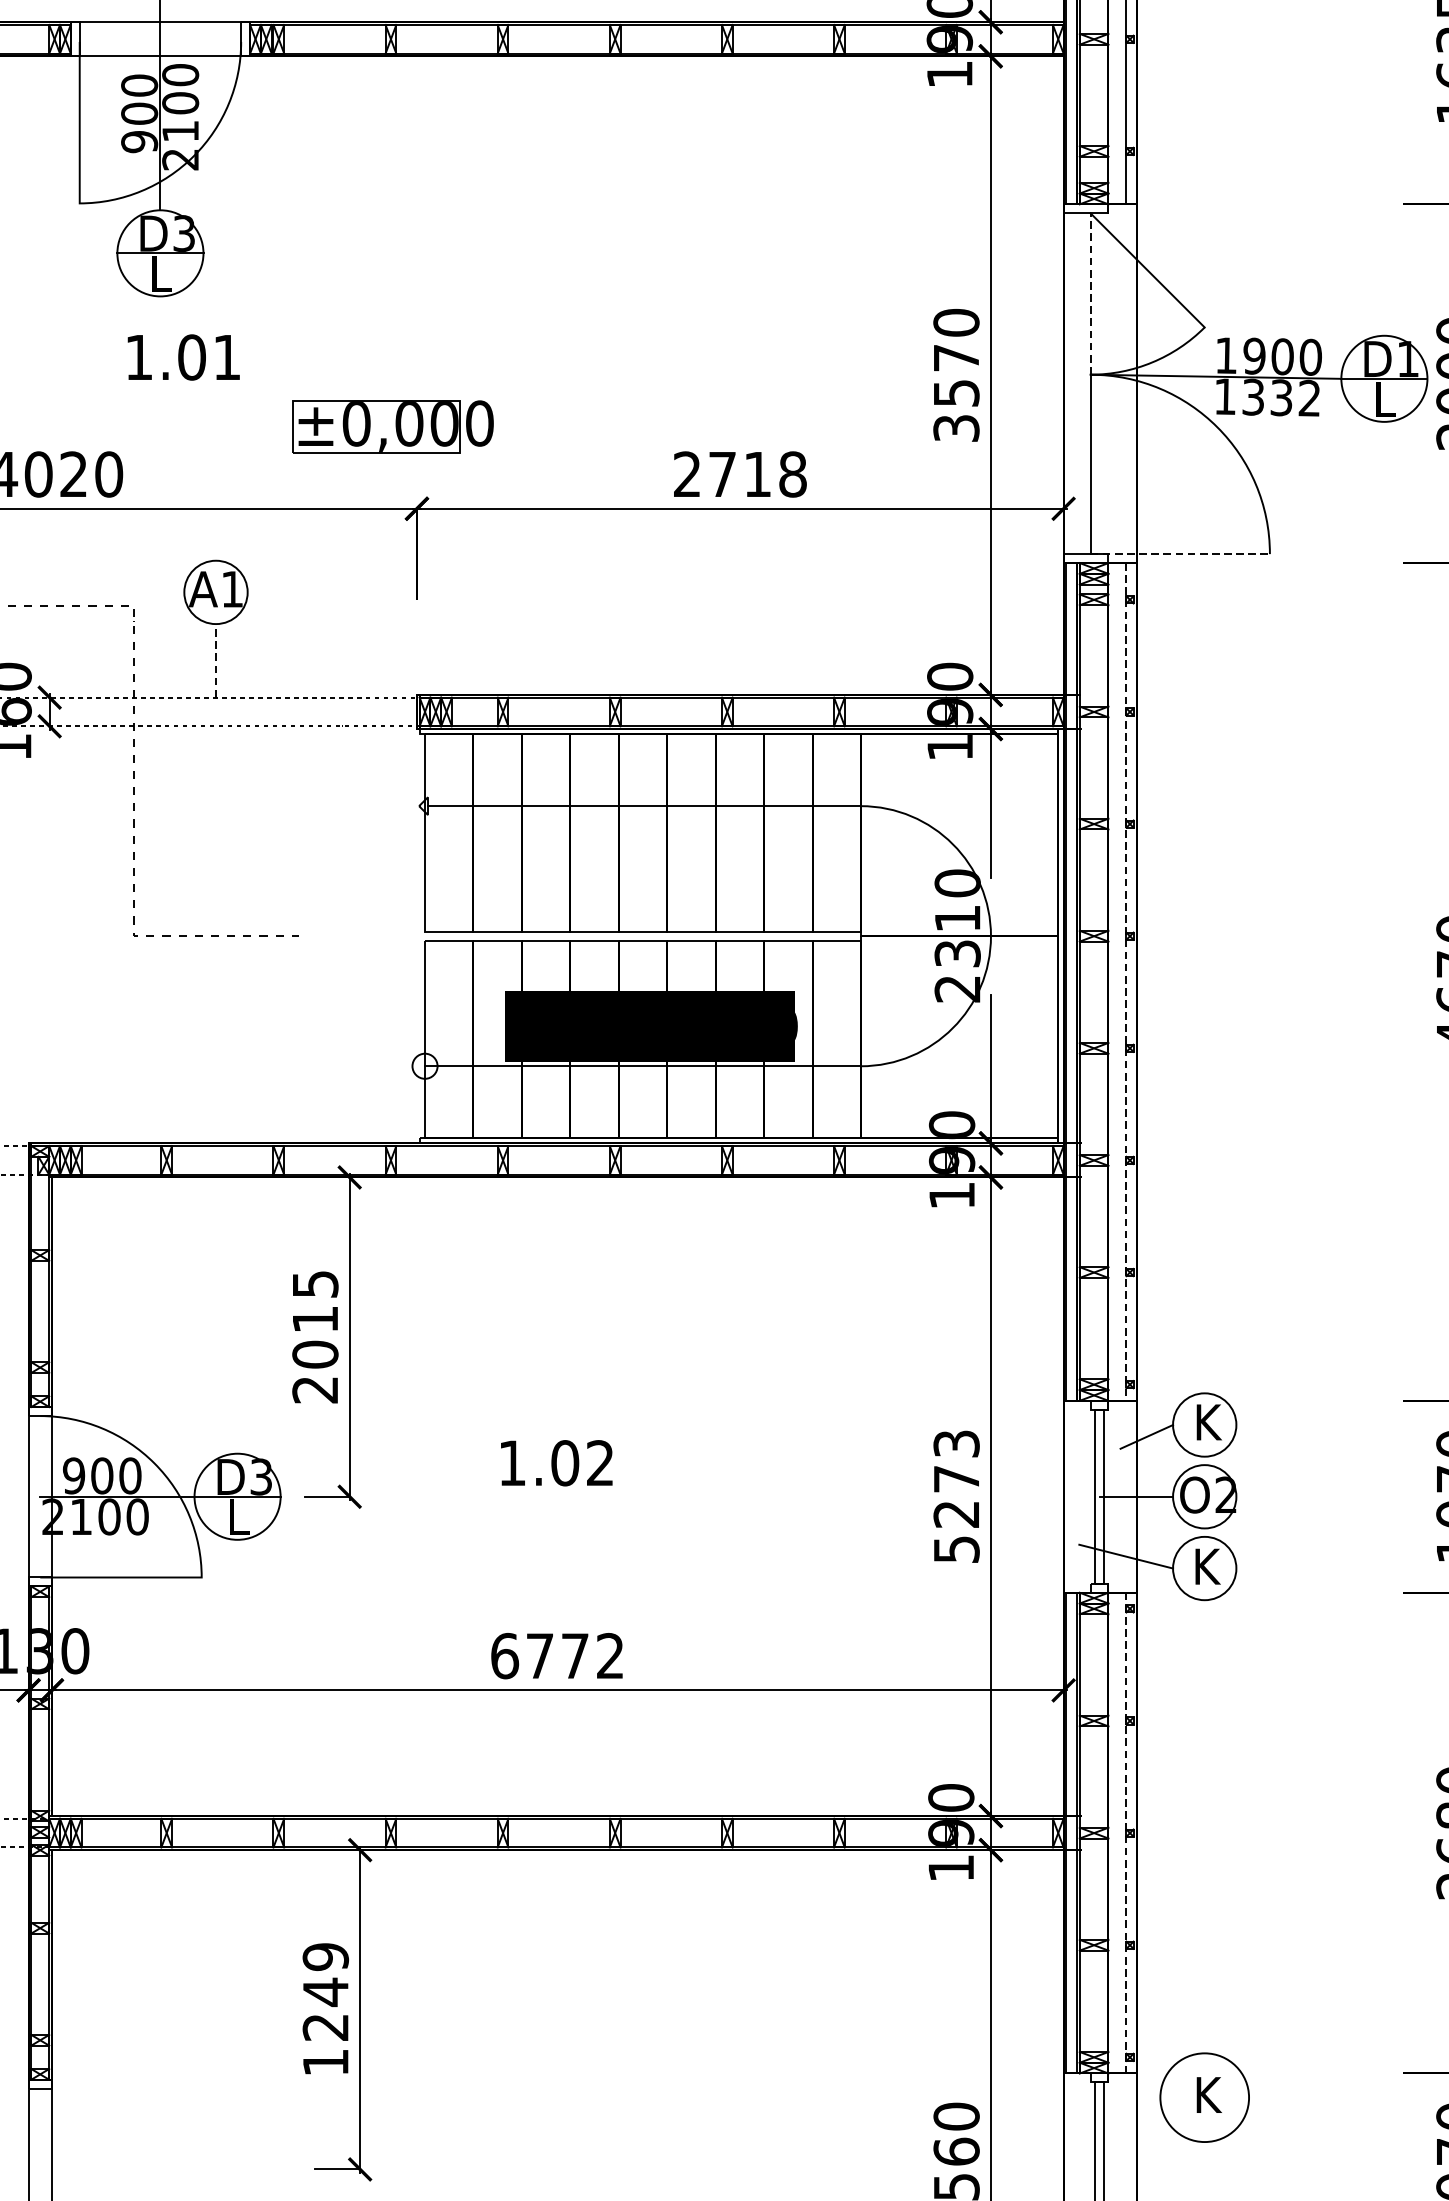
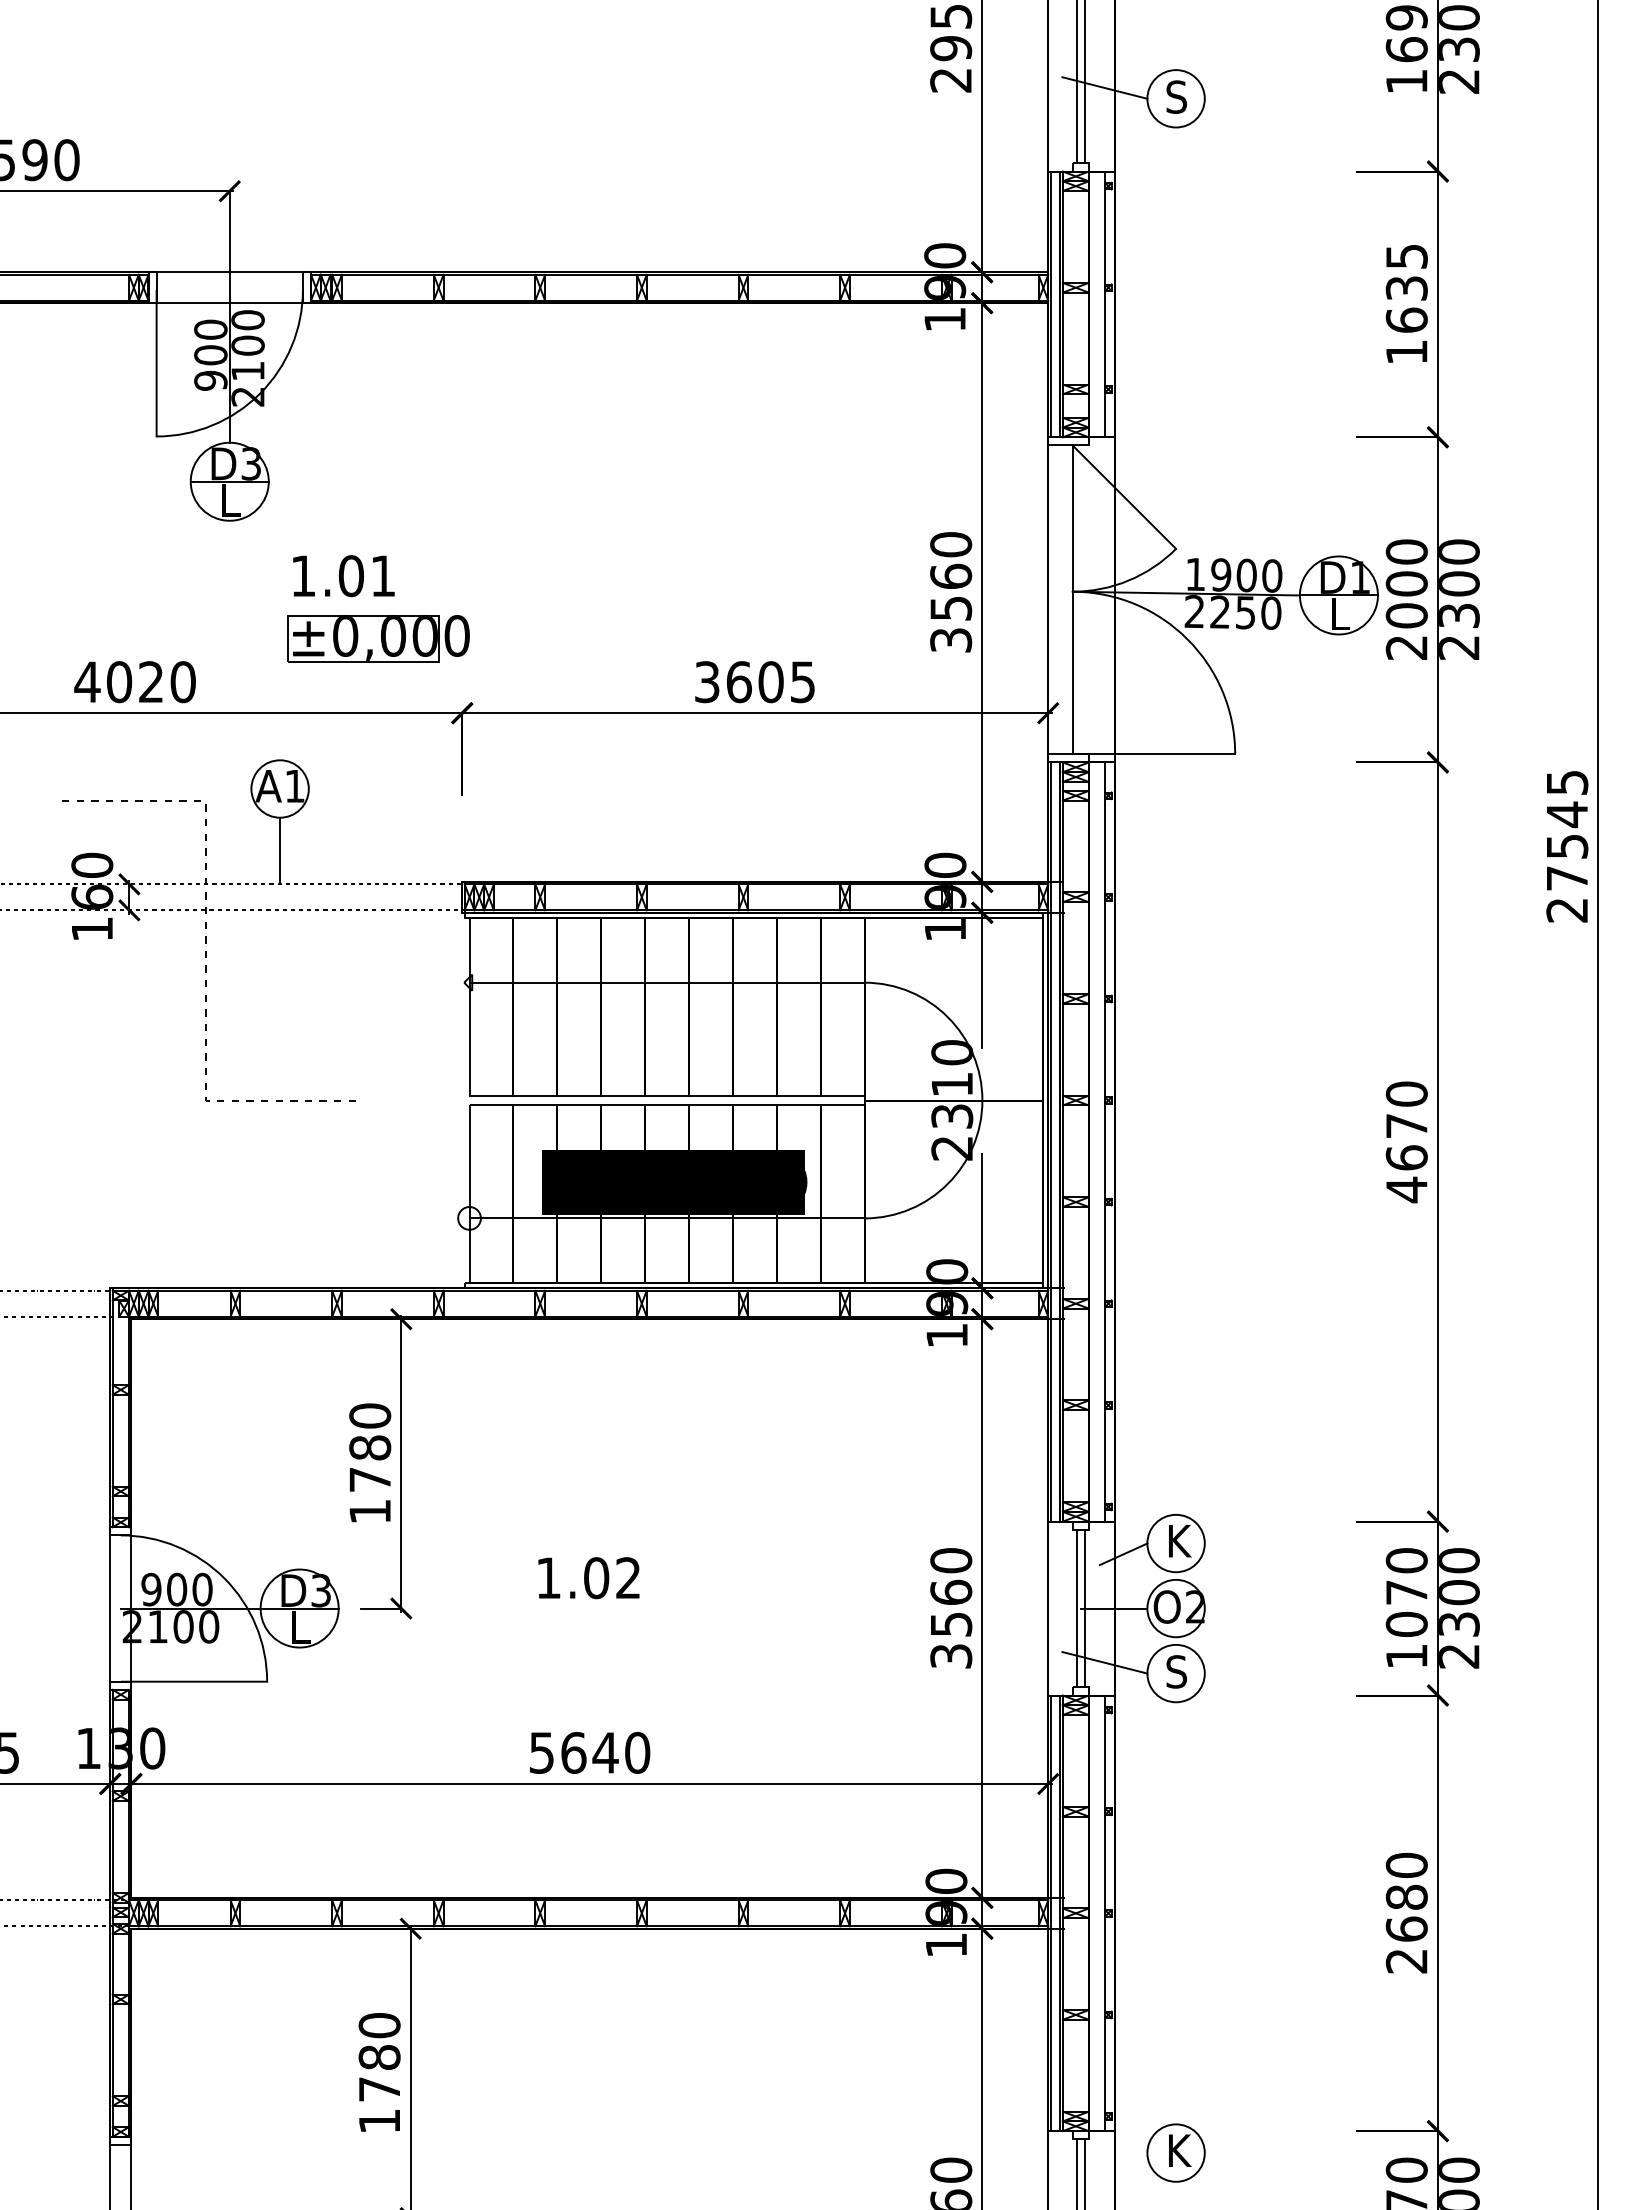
line: (1090, 293) -> (1072, 518), dashed -> solid
text: (956, 356) -> (951, 575), 3570 -> 3560
text: (183, 357) -> (343, 576), moved
text: (1266, 397) -> (1232, 612), 1332 -> 2250
part: (392, 426) -> (378, 638), moved
text: (740, 474) -> (755, 682), 2718 -> 3605
line: (1180, 554) -> (1154, 754), dashed -> solid
line: (216, 660) -> (280, 850), dashed -> solid
line: (1126, 982) -> (1105, 1142), dashed -> solid
text: (315, 1336) -> (370, 1463), 2015 -> 1780
text: (956, 1495) -> (951, 1607), 5273 -> 3560
text: (1207, 1566) -> (1178, 1671), K -> S
text: (557, 1655) -> (589, 1752), 6772 -> 5640
line: (1126, 1833) -> (1105, 1913), dashed -> solid
text: (325, 1992) -> (379, 2057), 1249 -> 1780
circle: (1204, 2097) -> (1175, 2152), size x0.71

